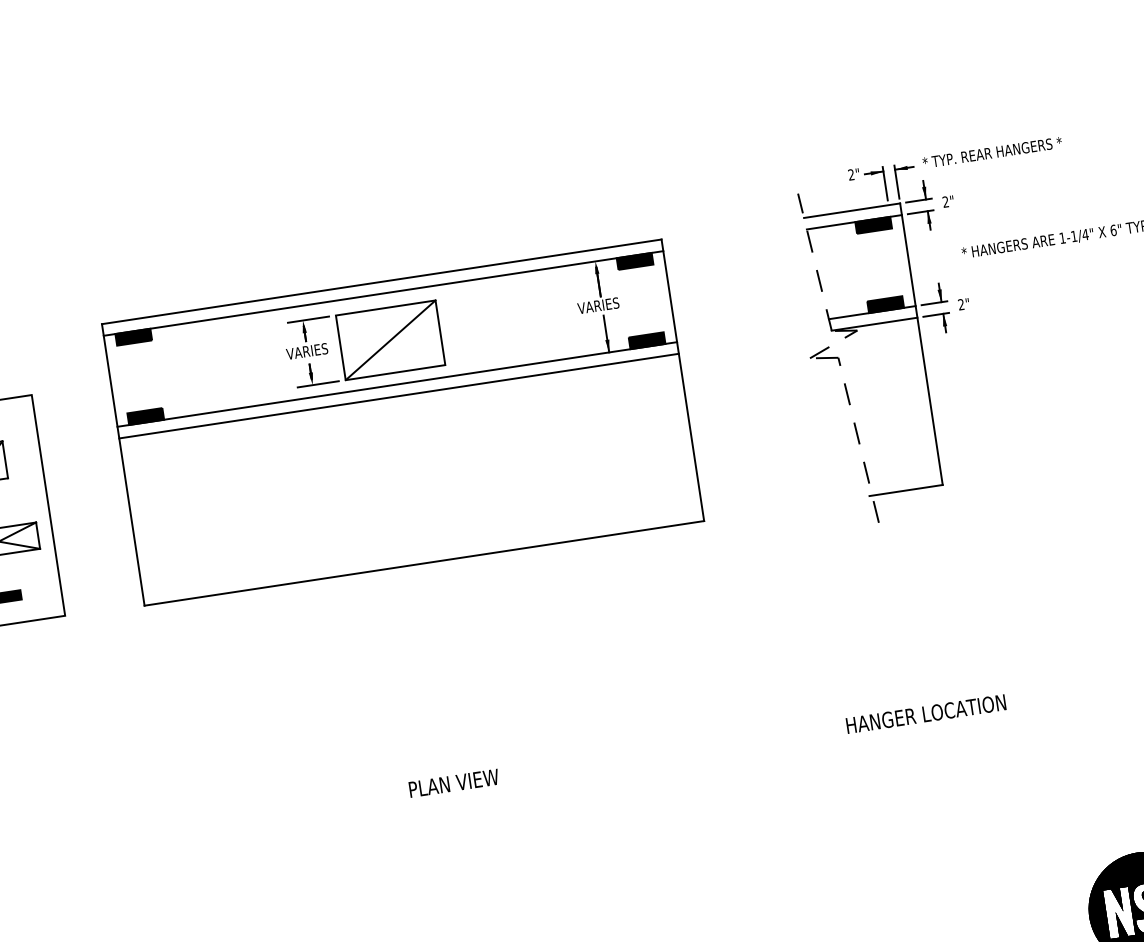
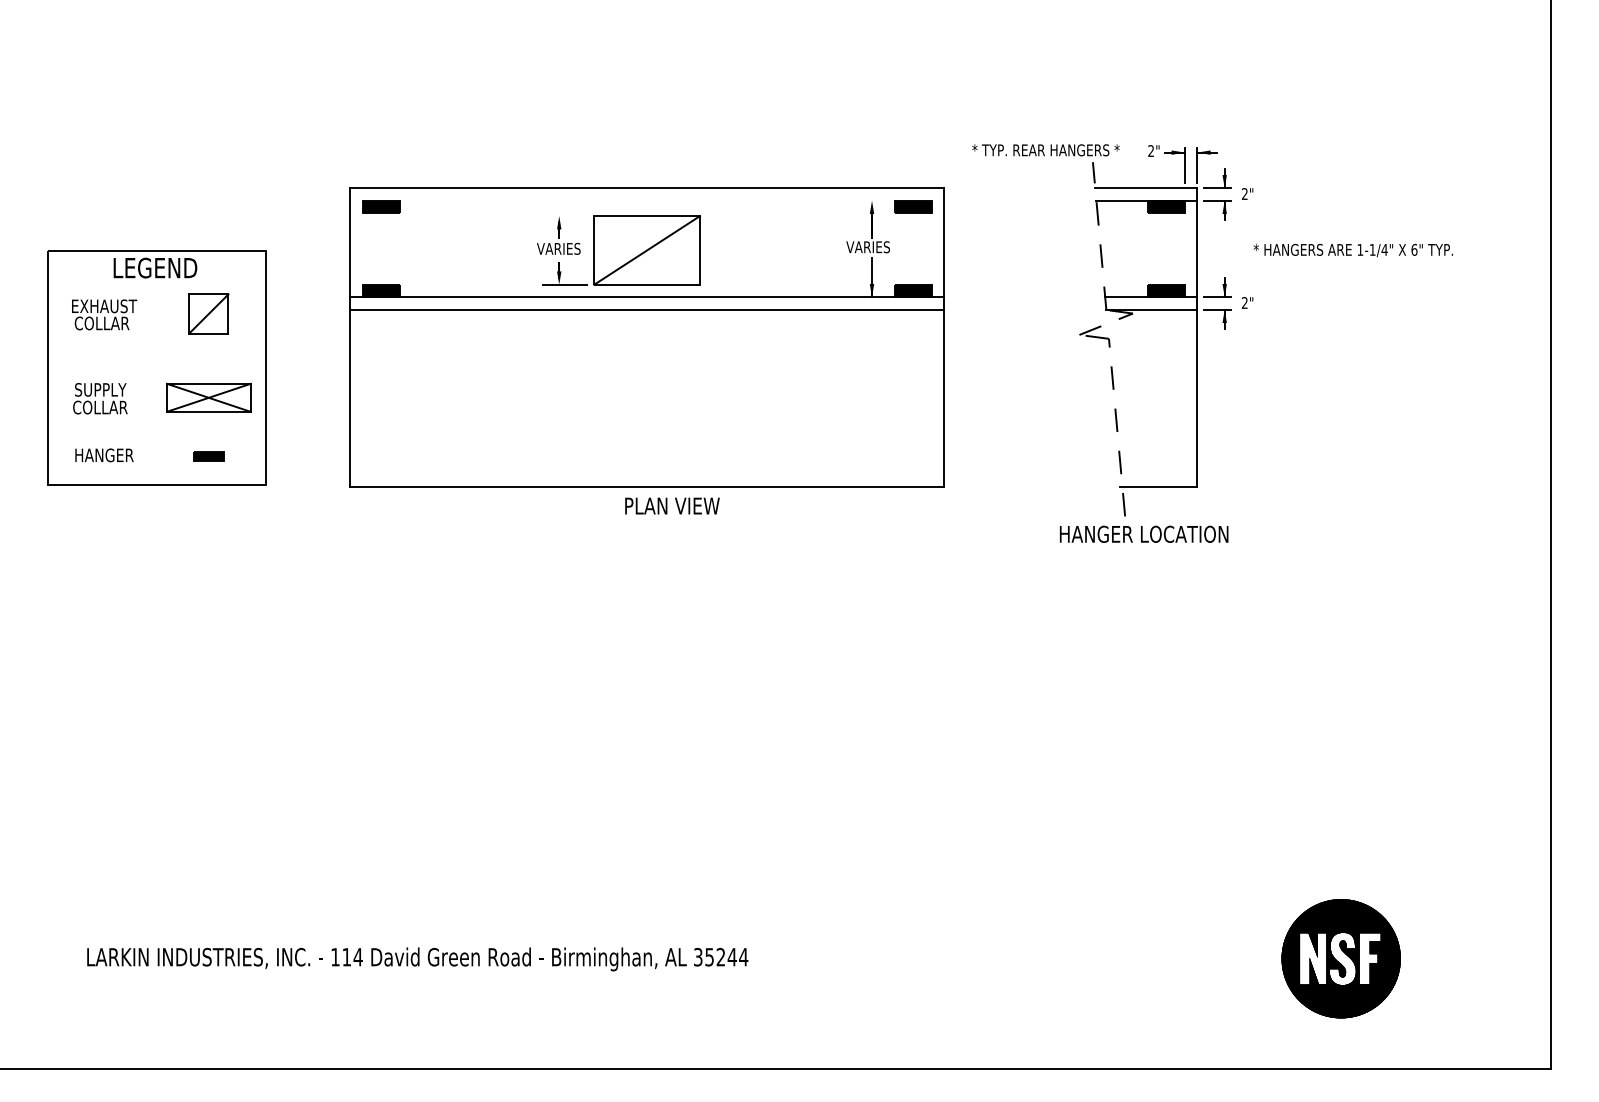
text: (992, 153) -> (1045, 150), moved
line: (383, 293) -> (647, 200), removed
line: (307, 320) -> (564, 216), removed
text: (925, 713) -> (1143, 533), moved
text: (454, 782) -> (672, 505), moved

